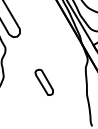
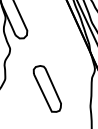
part: (43, 82) -> (46, 88), size x1.67

